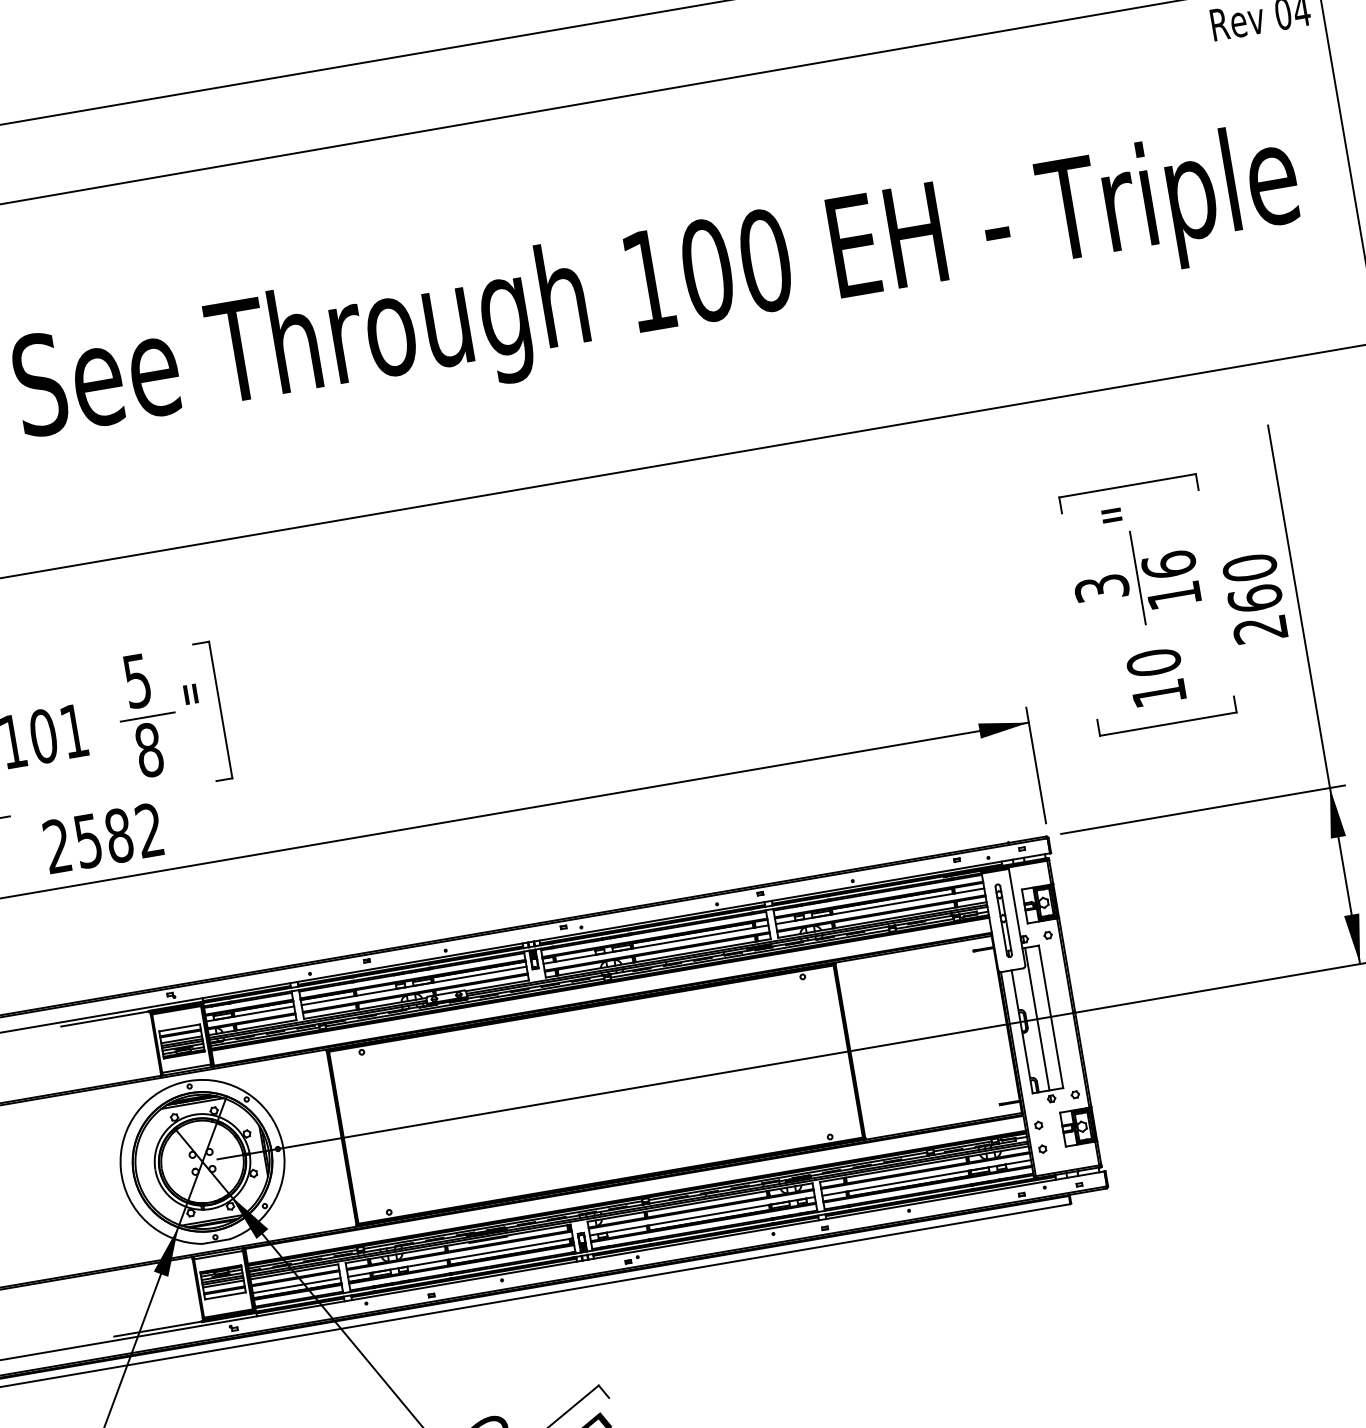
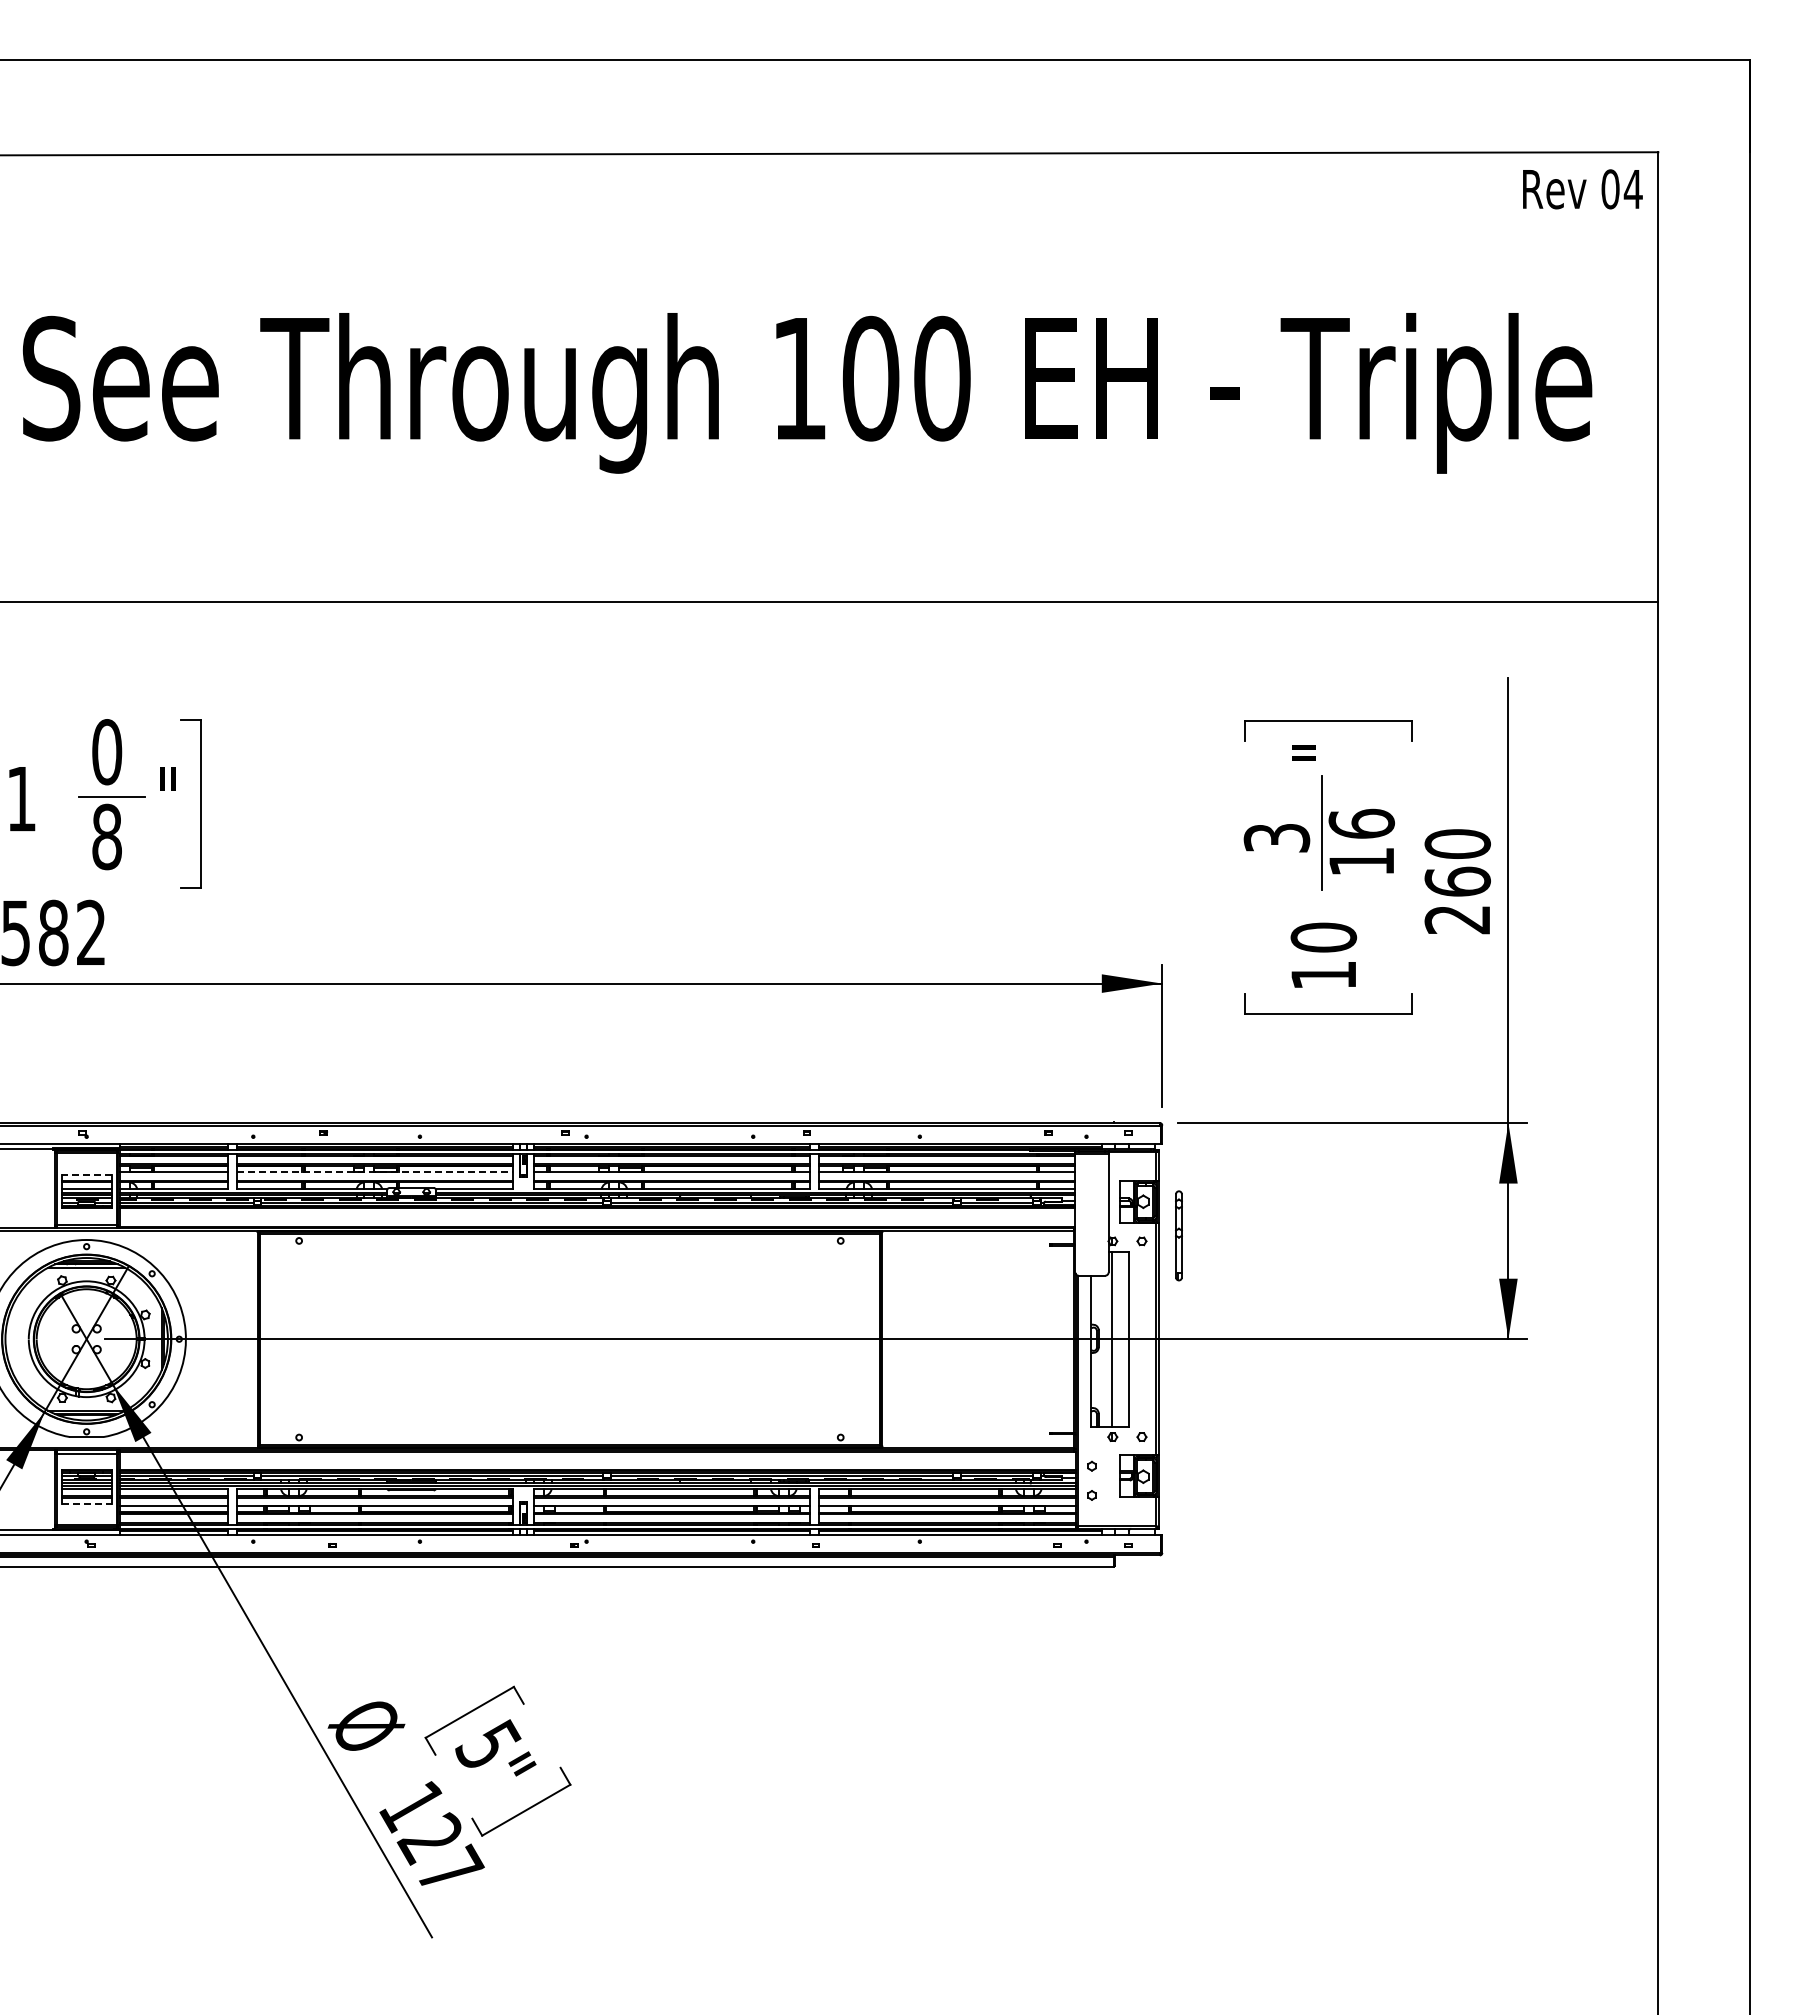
text: (137, 681) -> (107, 752), 5 -> 0
part: (1003, 920) -> (1178, 1235), moved
line: (414, 985) -> (375, 1172), solid -> dashed
line: (179, 1027) -> (86, 1174), solid -> dashed
line: (225, 1295) -> (86, 1503), solid -> dashed

